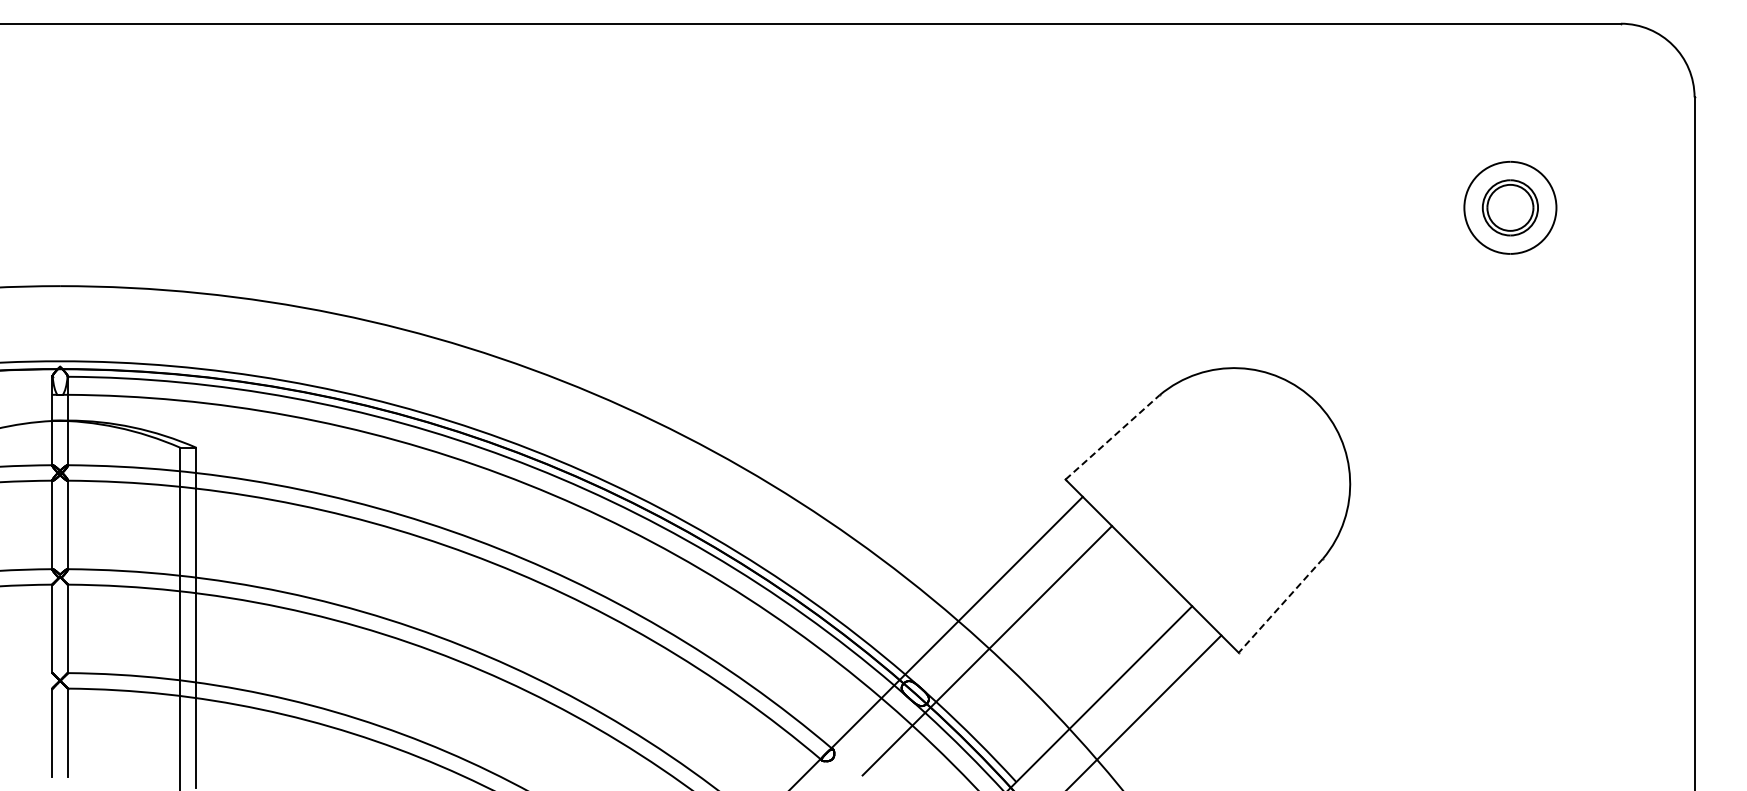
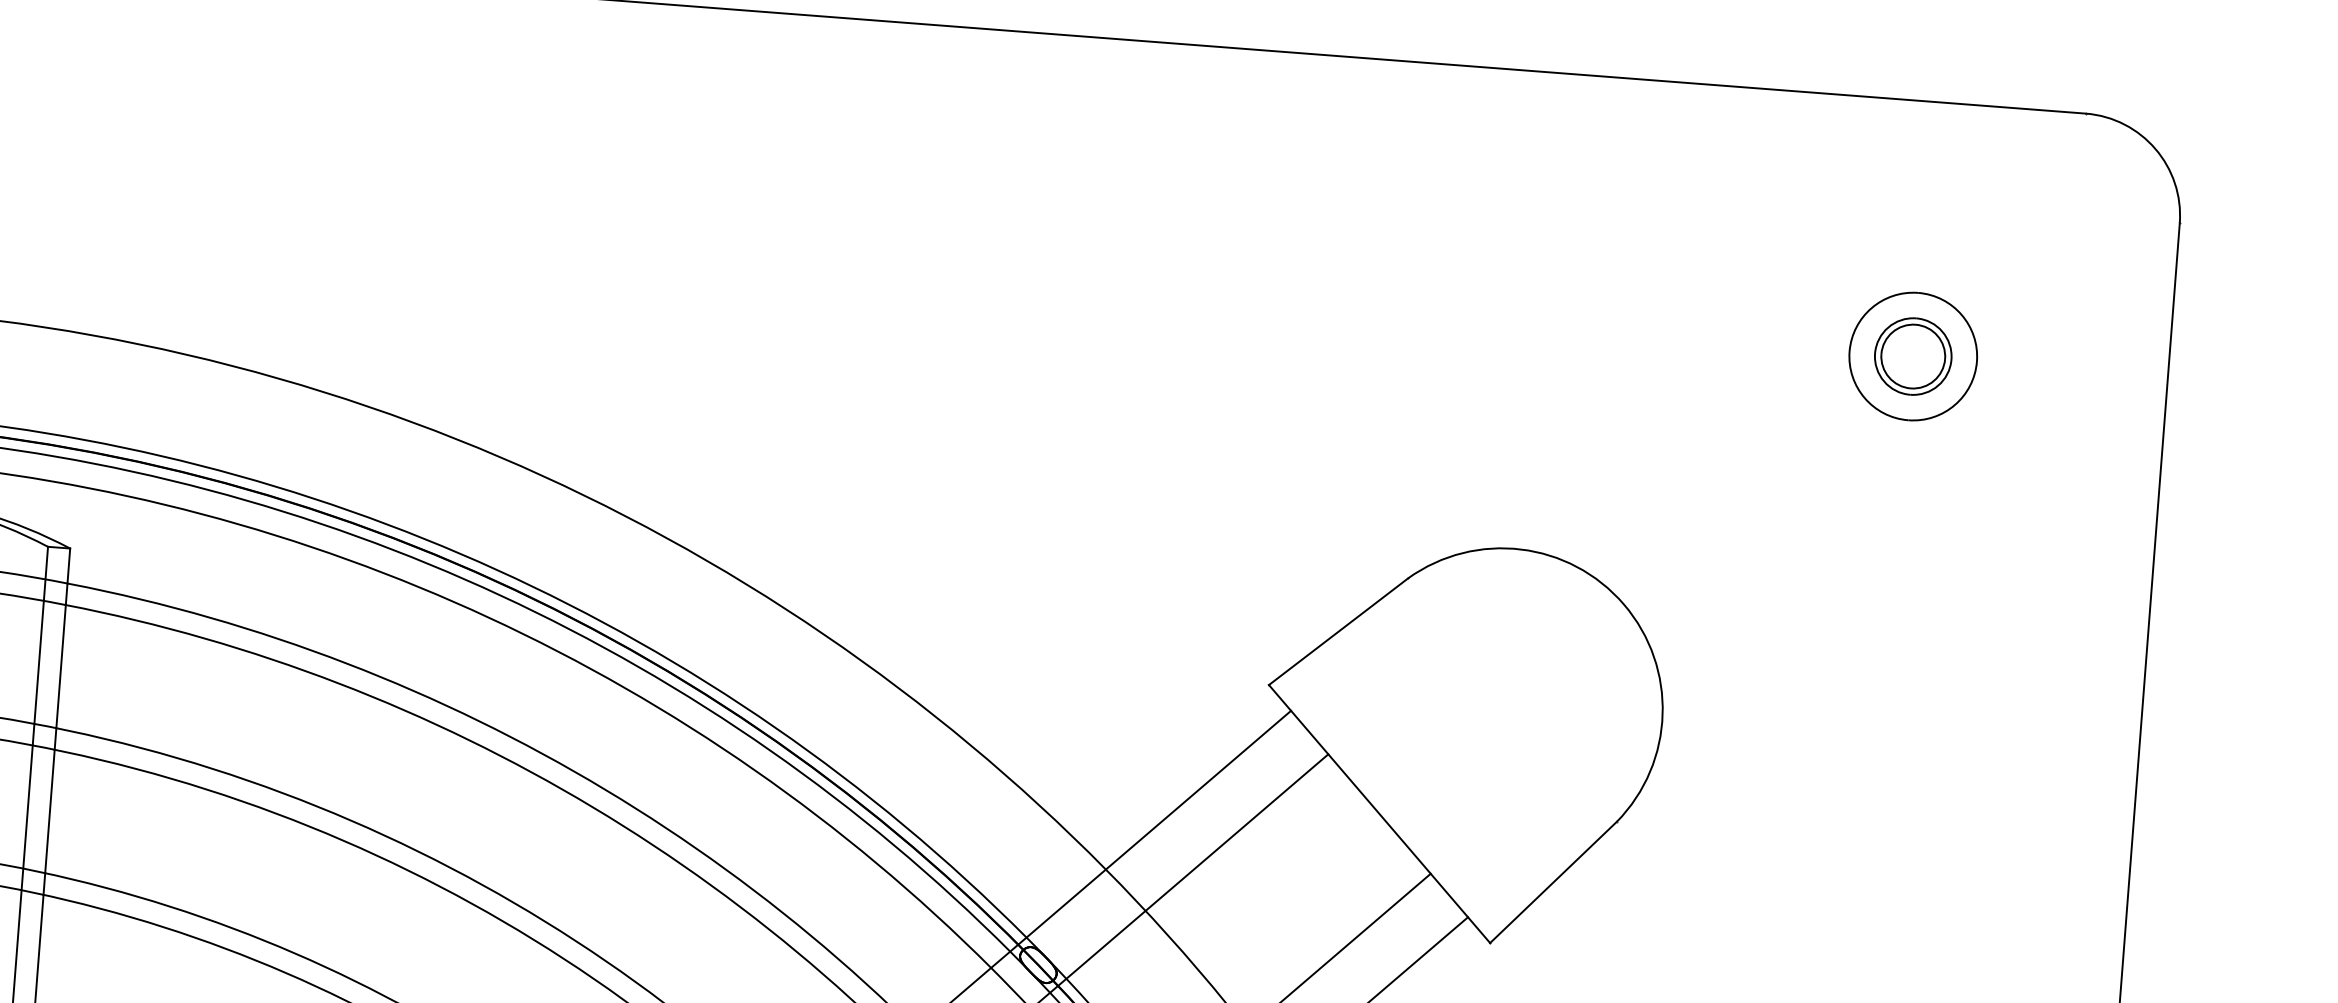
line: (1112, 437) -> (1338, 631), dashed -> solid
line: (1280, 606) -> (1552, 883), dashed -> solid

